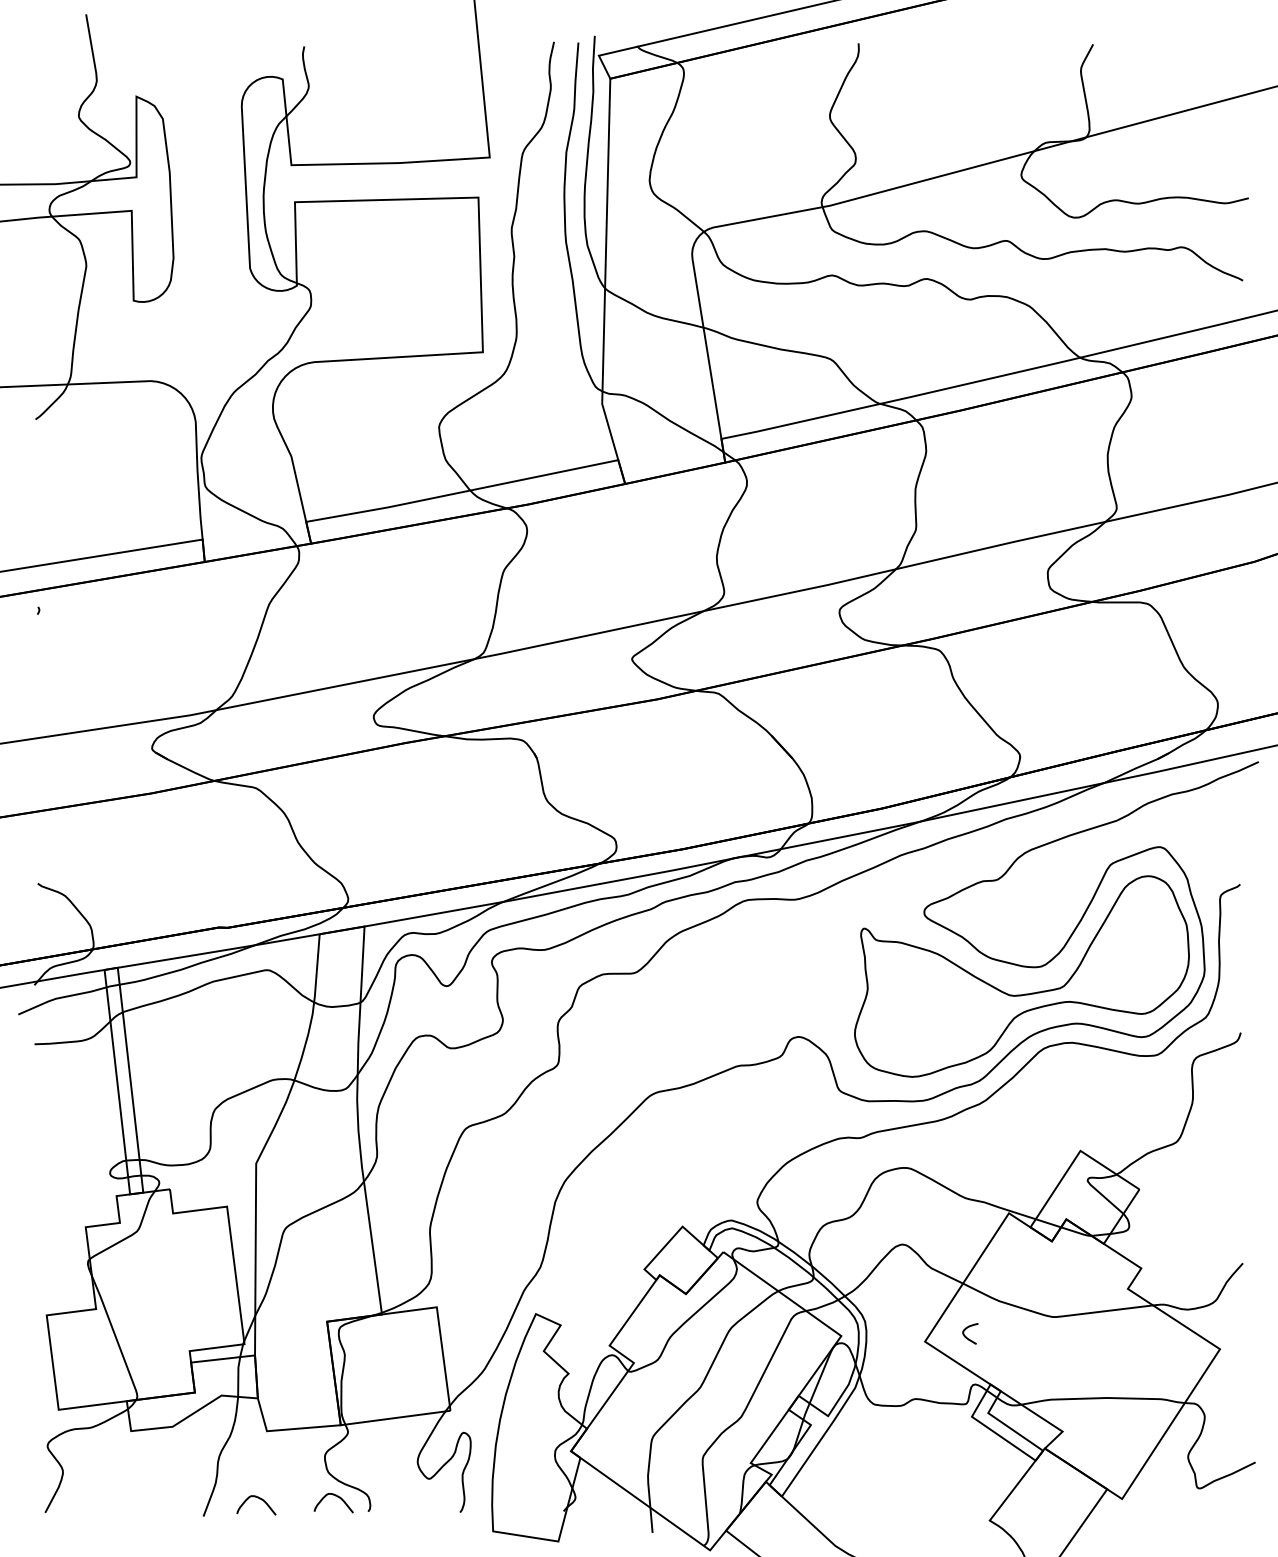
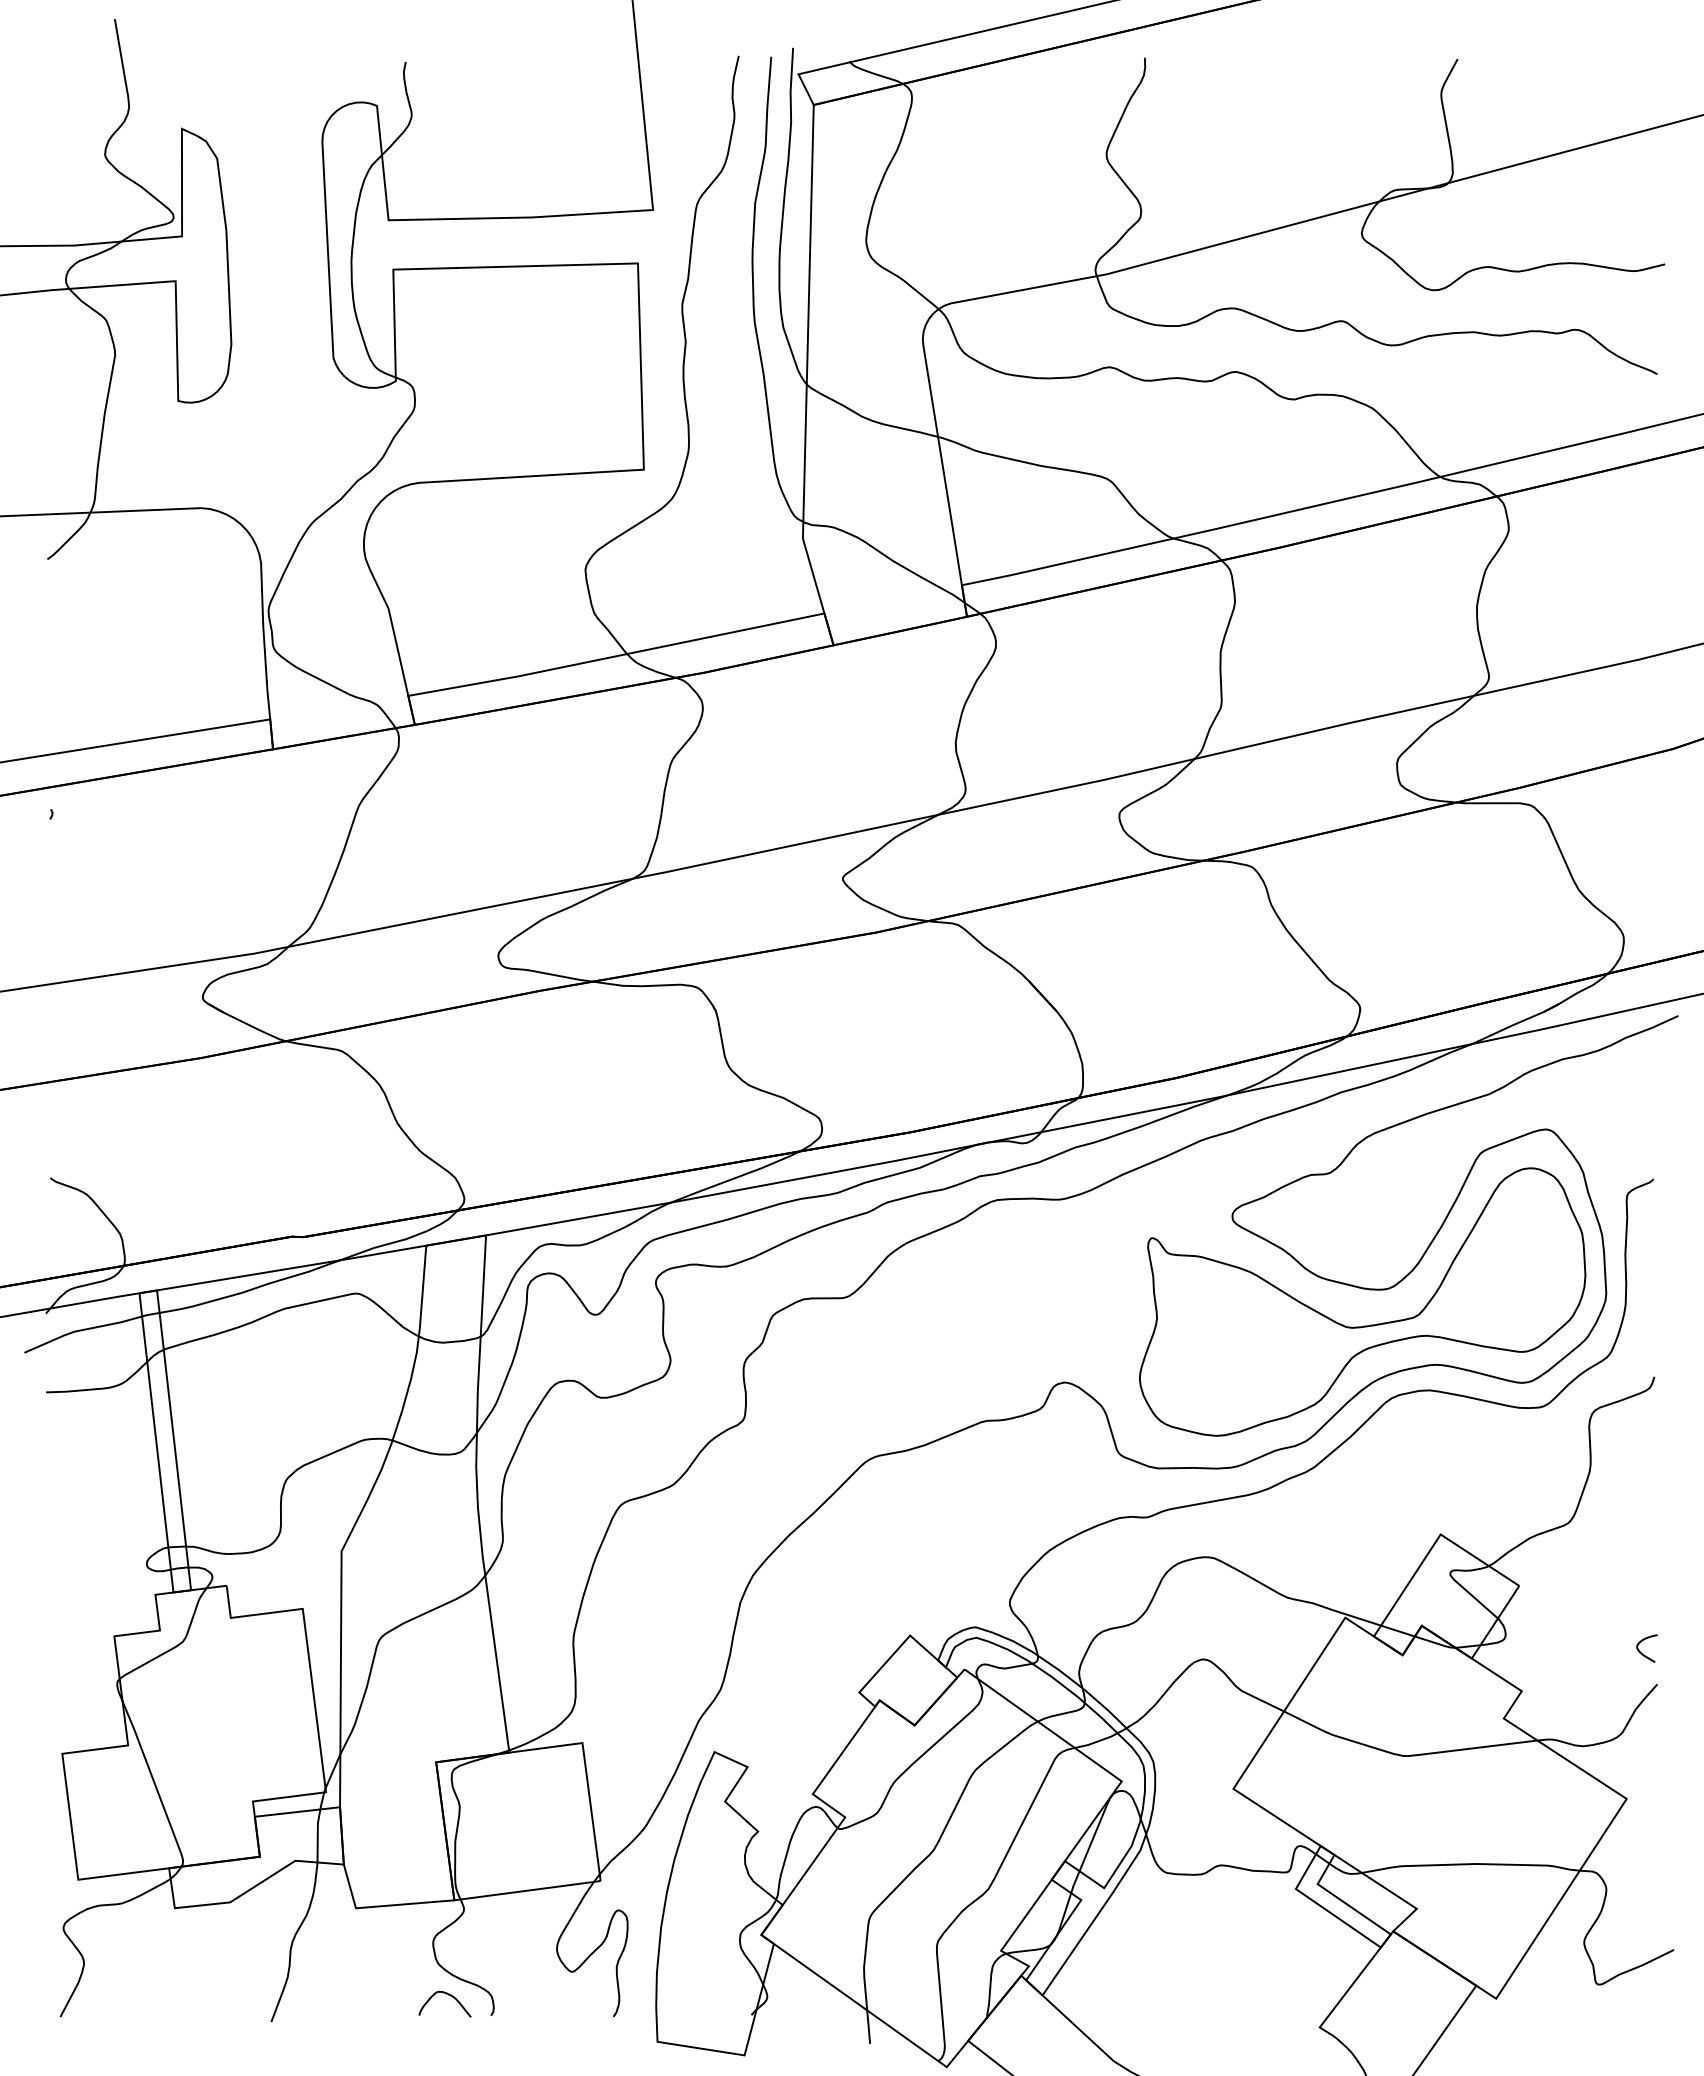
curve: (968, 1338) -> (1644, 1654), moved
curve: (259, 1498) -> (345, 1998), removed

